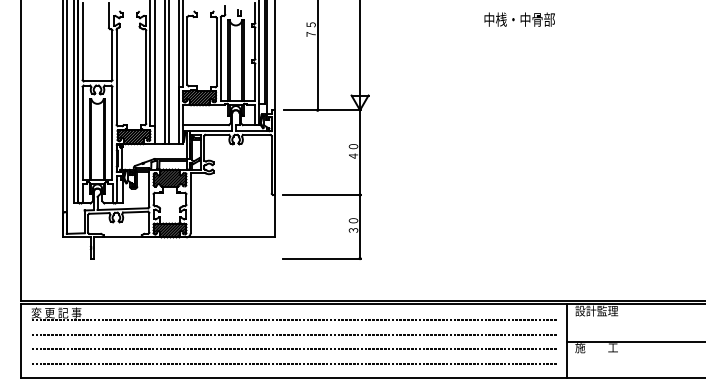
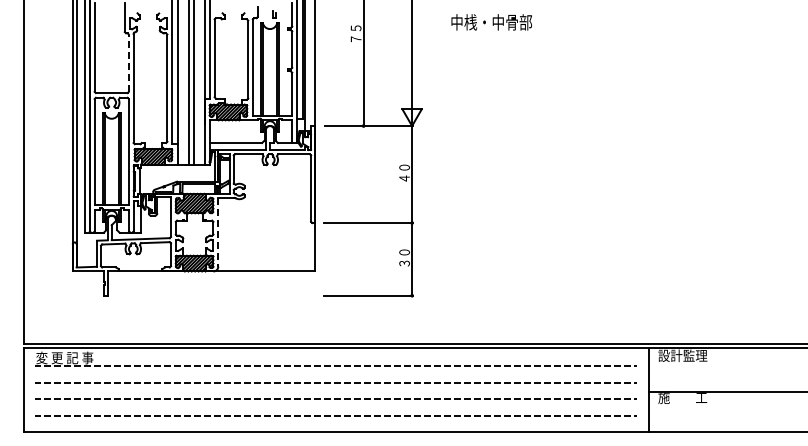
text: (519, 19) -> (491, 22), moved
line: (112, 55) -> (128, 63), solid -> dashed
line: (190, 203) -> (218, 232), solid -> dashed

